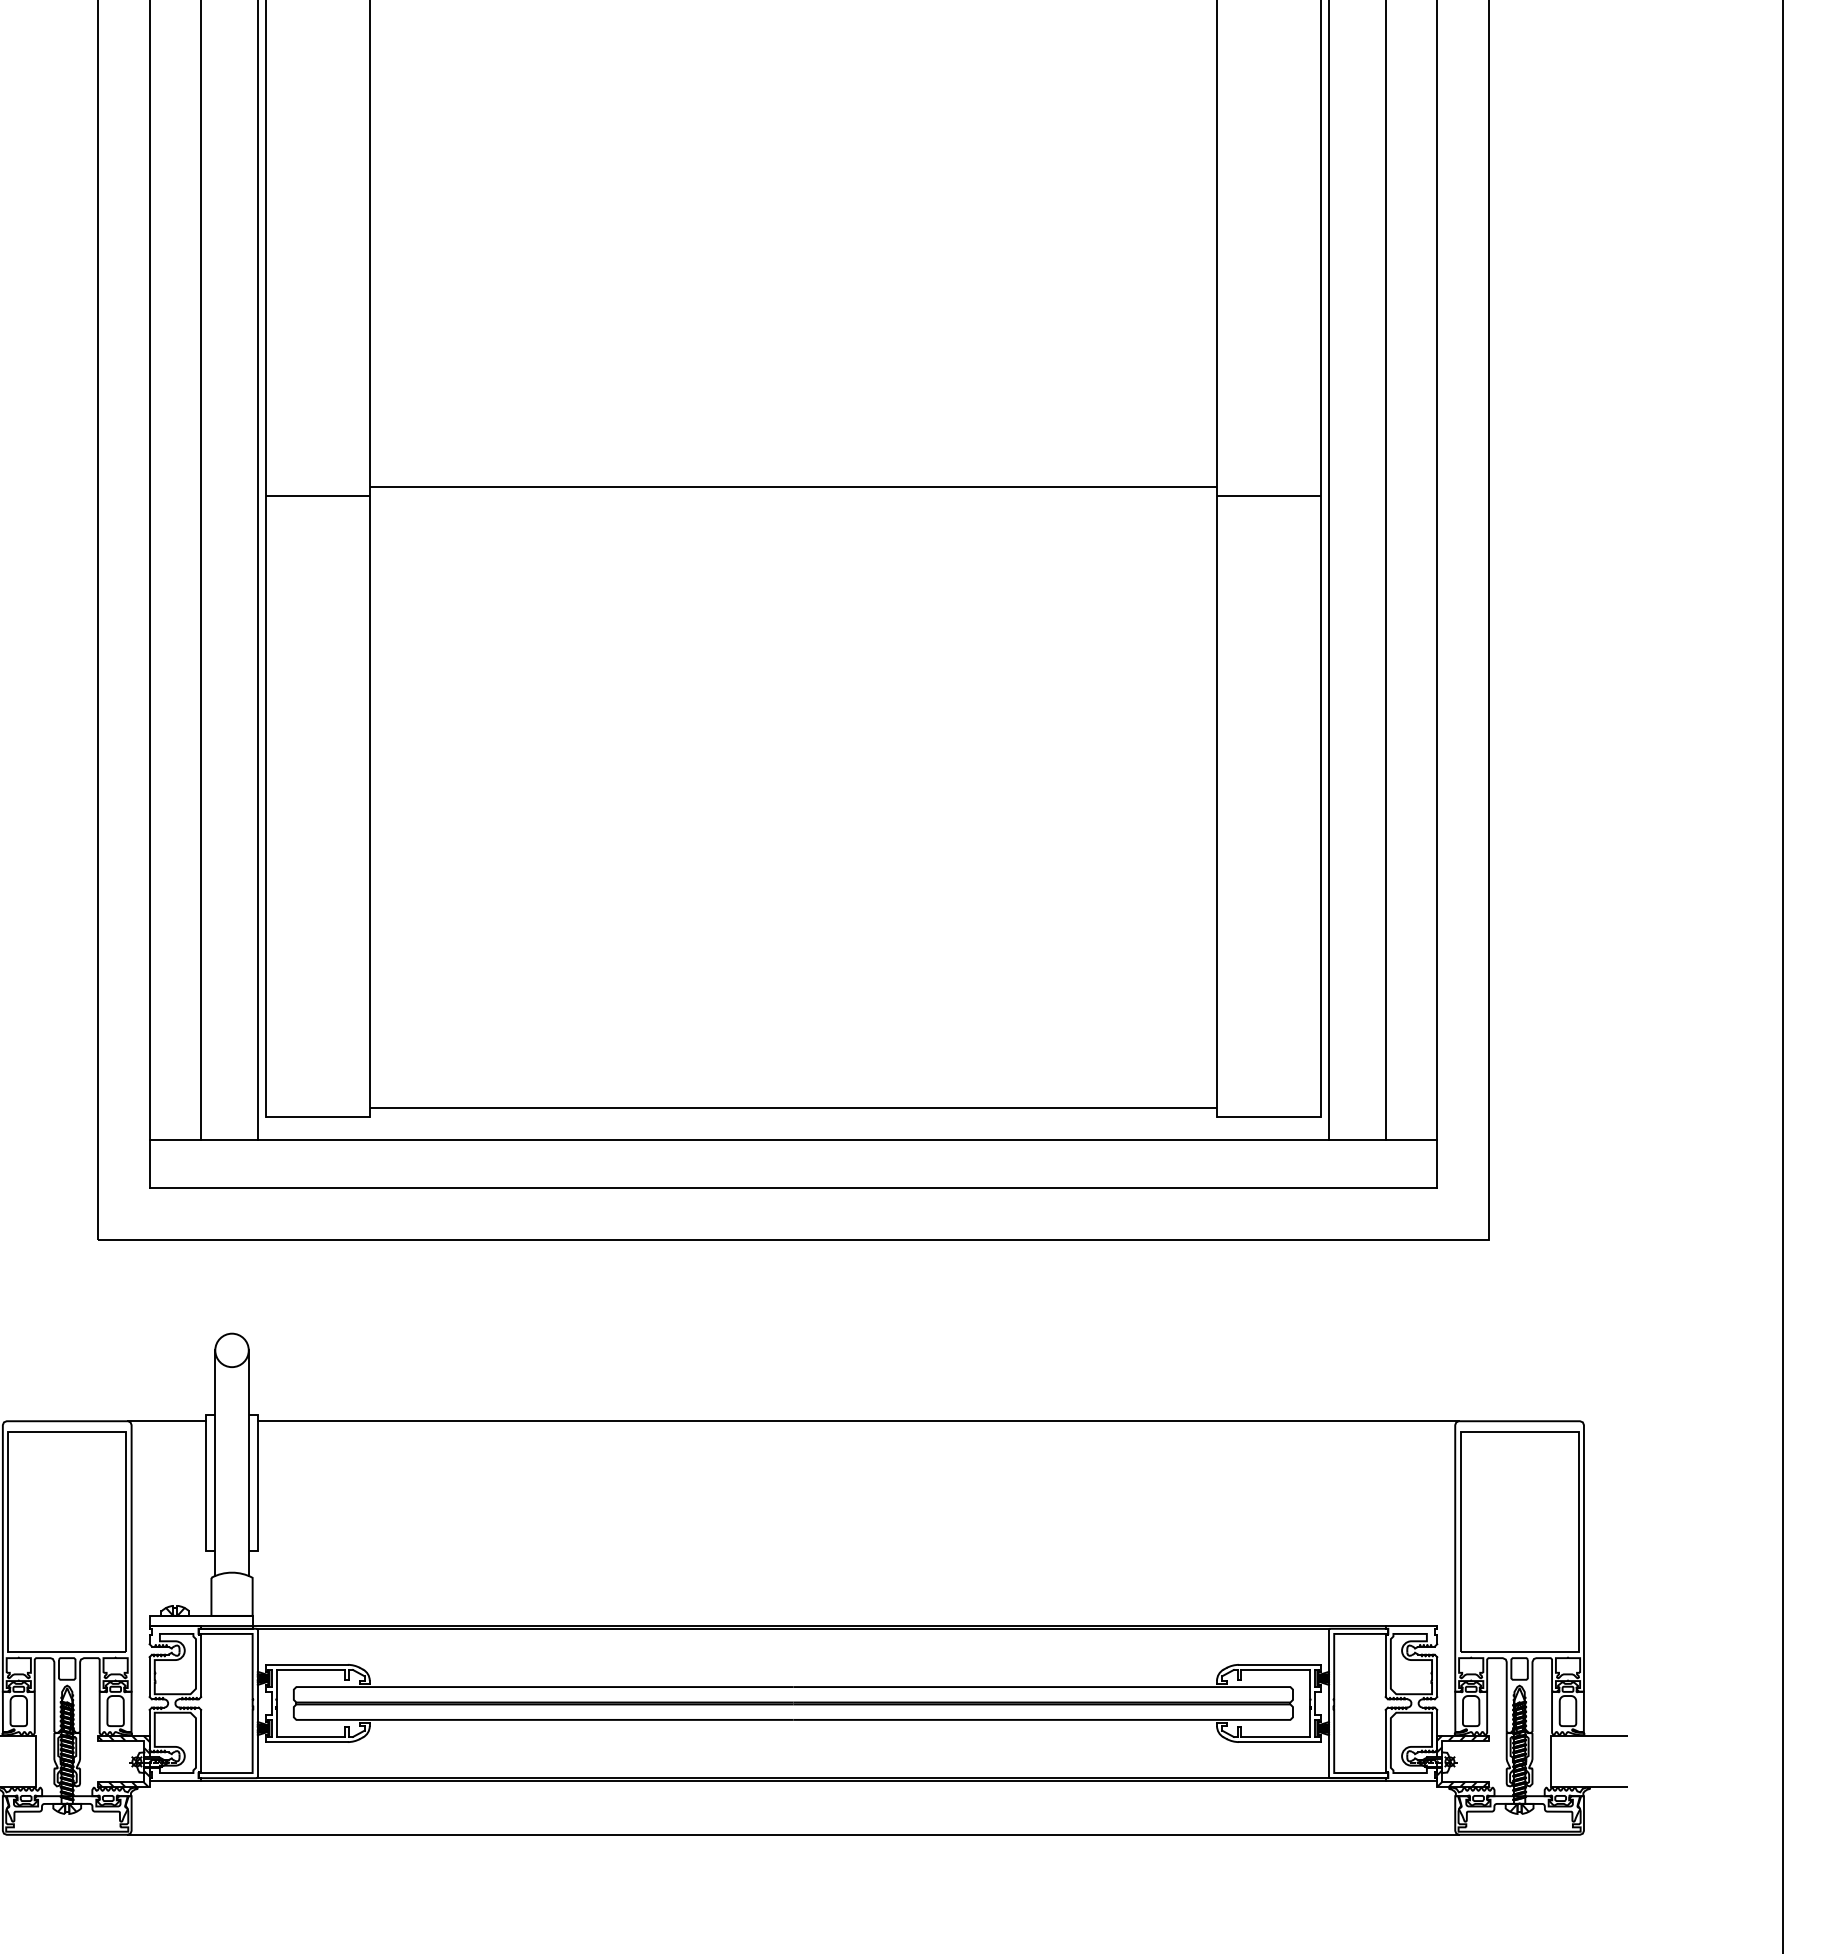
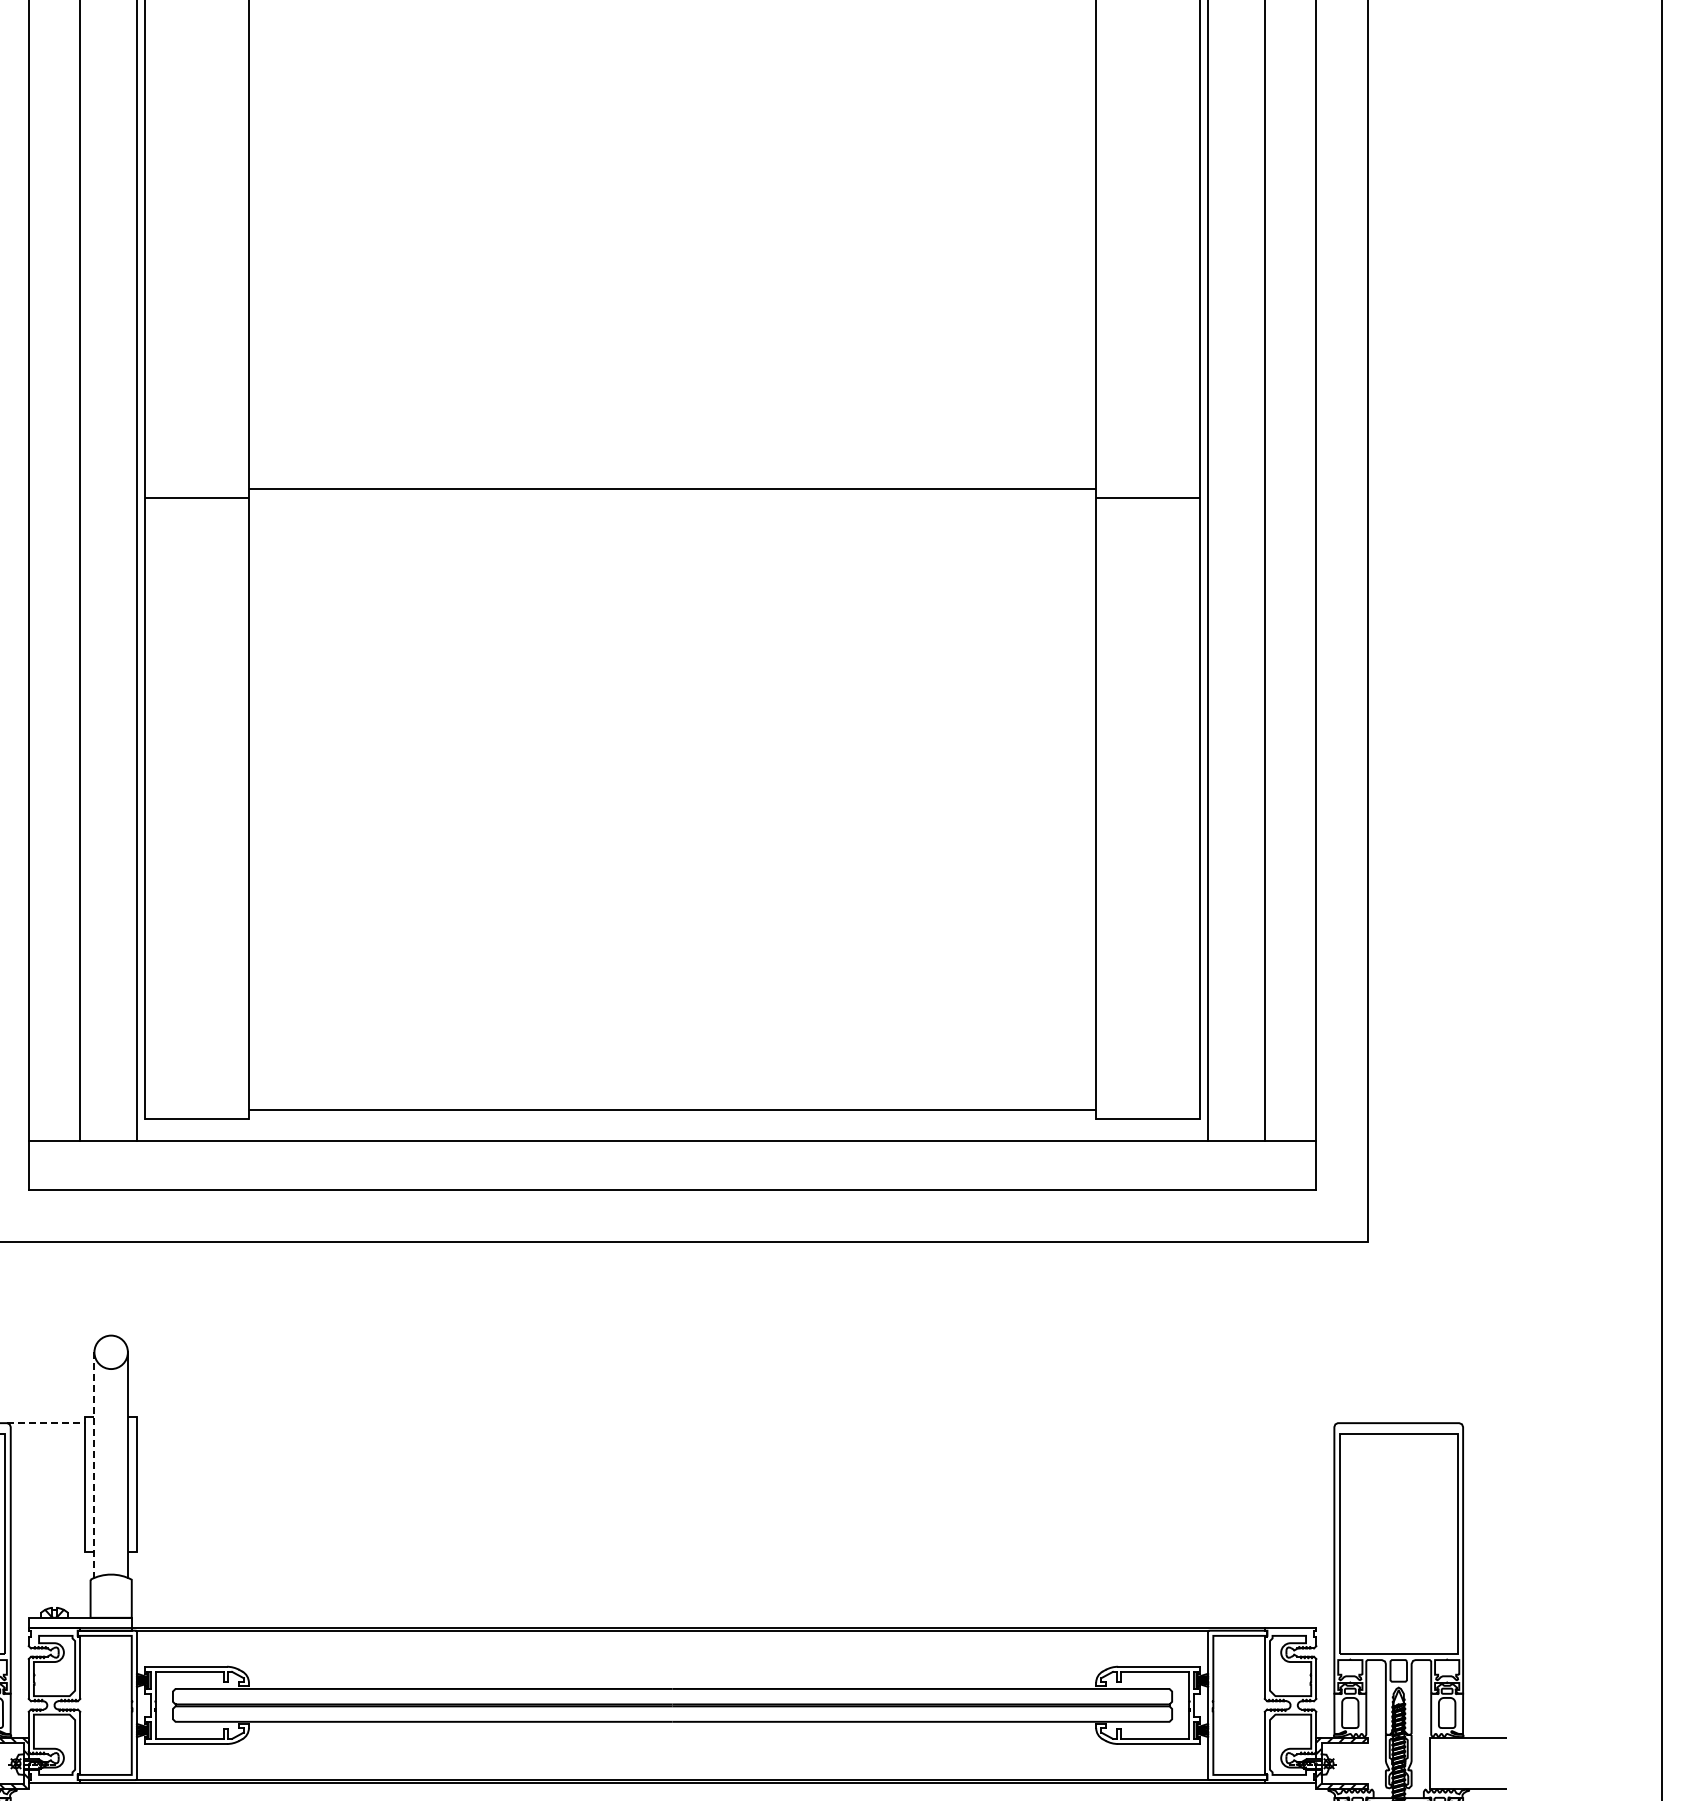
line: (167, 1421) -> (46, 1423), solid -> dashed
line: (857, 1421) -> (736, 1423), removed
line: (215, 1463) -> (94, 1465), solid -> dashed

